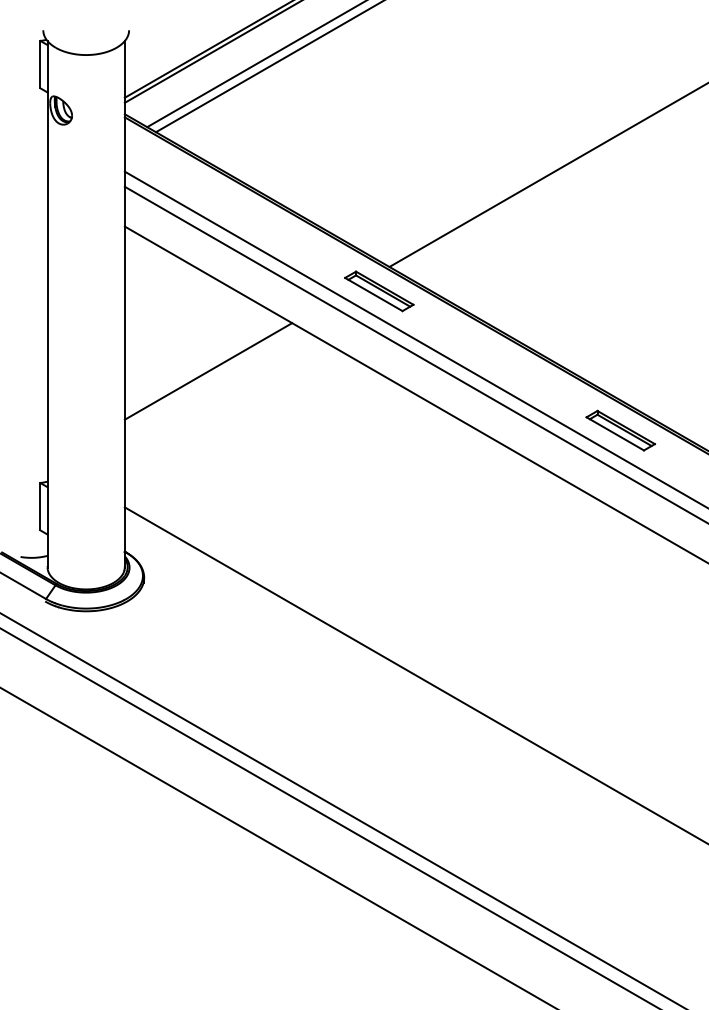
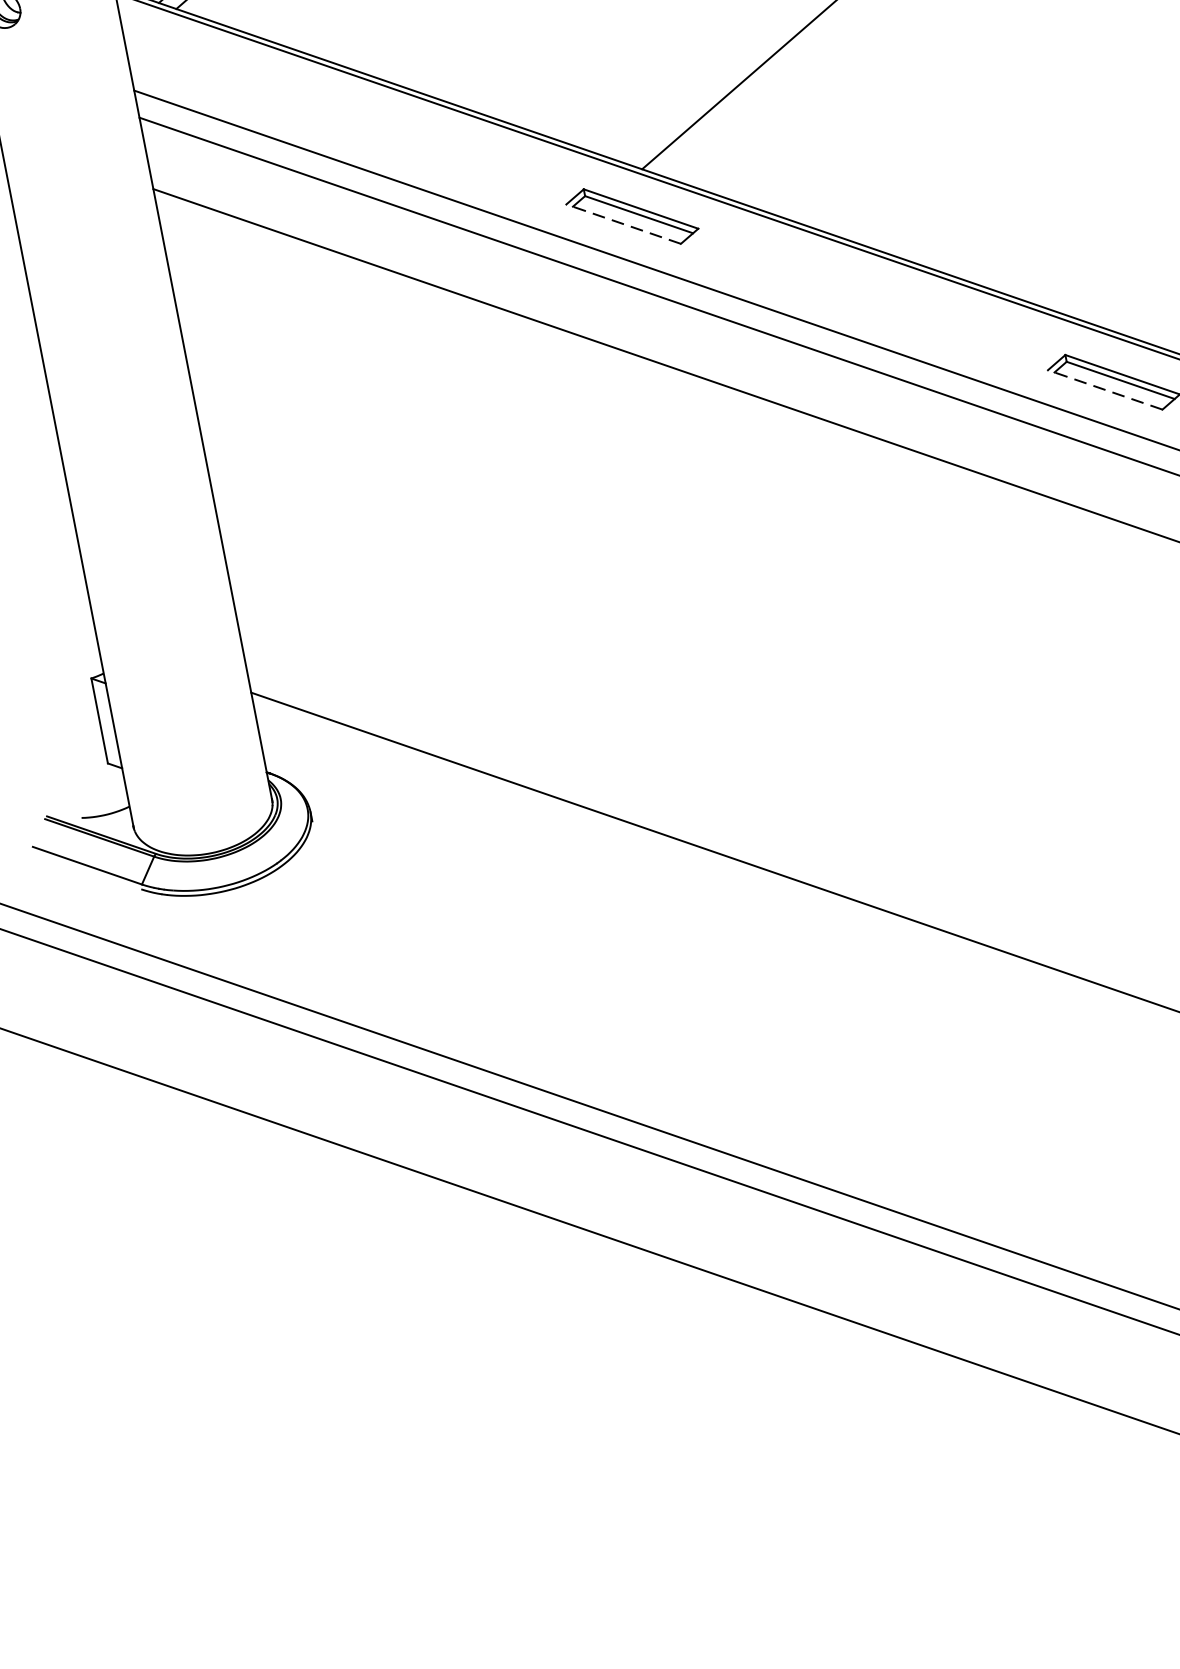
line: (373, 294) -> (623, 224), solid -> dashed
line: (208, 371) -> (353, 419), removed
line: (614, 433) -> (1103, 389), solid -> dashed

